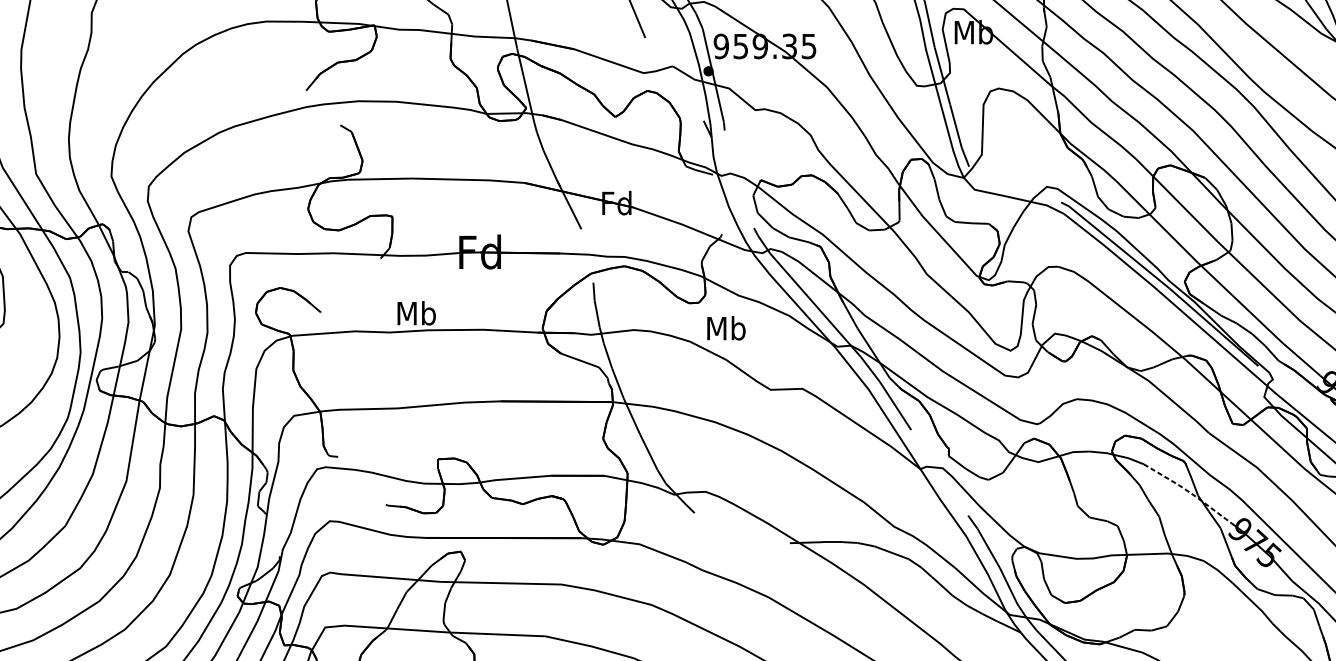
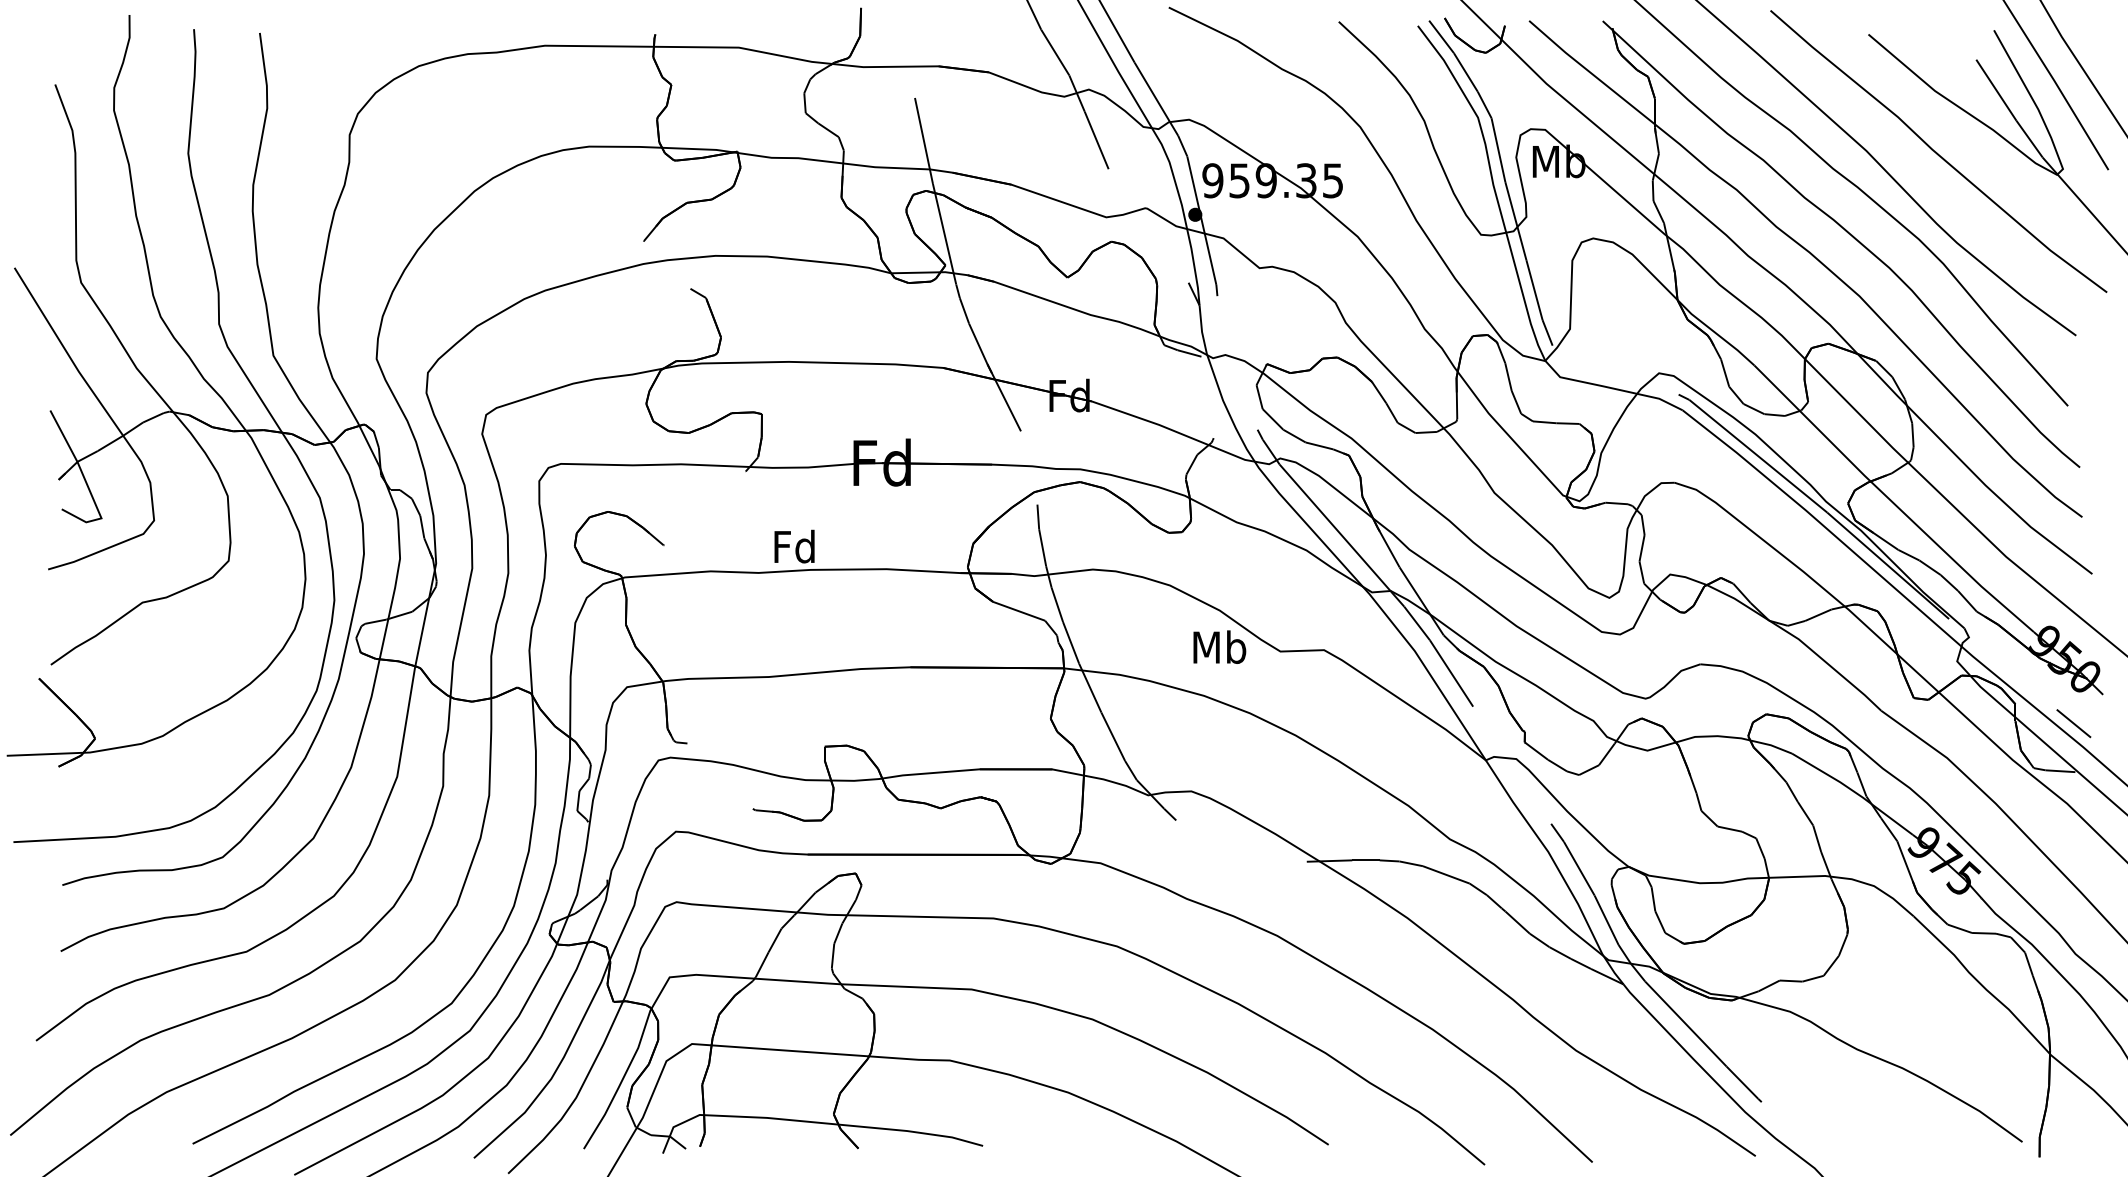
text: (416, 313) -> (795, 546), Mb -> Fd
text: (726, 327) -> (1219, 646), moved
line: (1188, 491) -> (1853, 791), dashed -> solid

